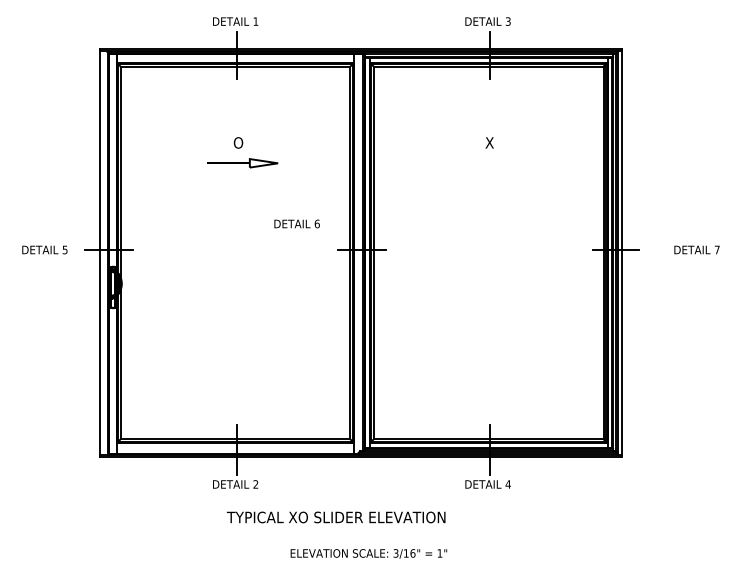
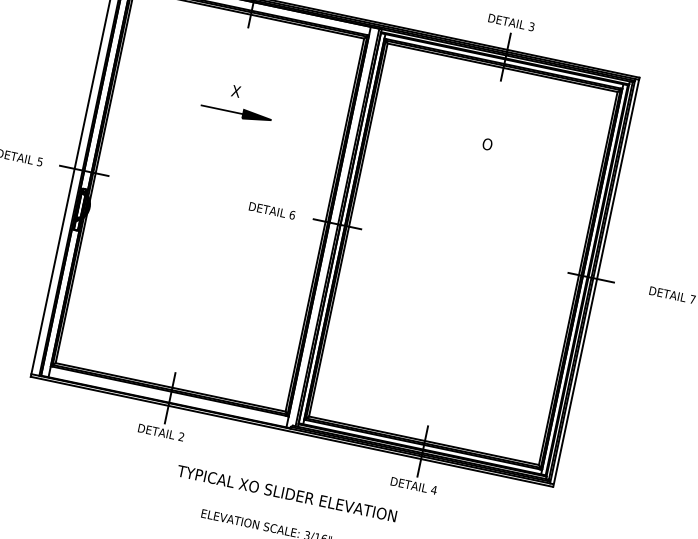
text: (238, 142) -> (236, 90), O -> X
text: (489, 142) -> (487, 143), X -> O
fill: (263, 163) -> (256, 117), added
text: (296, 223) -> (271, 210), moved
text: (336, 517) -> (287, 493), moved

